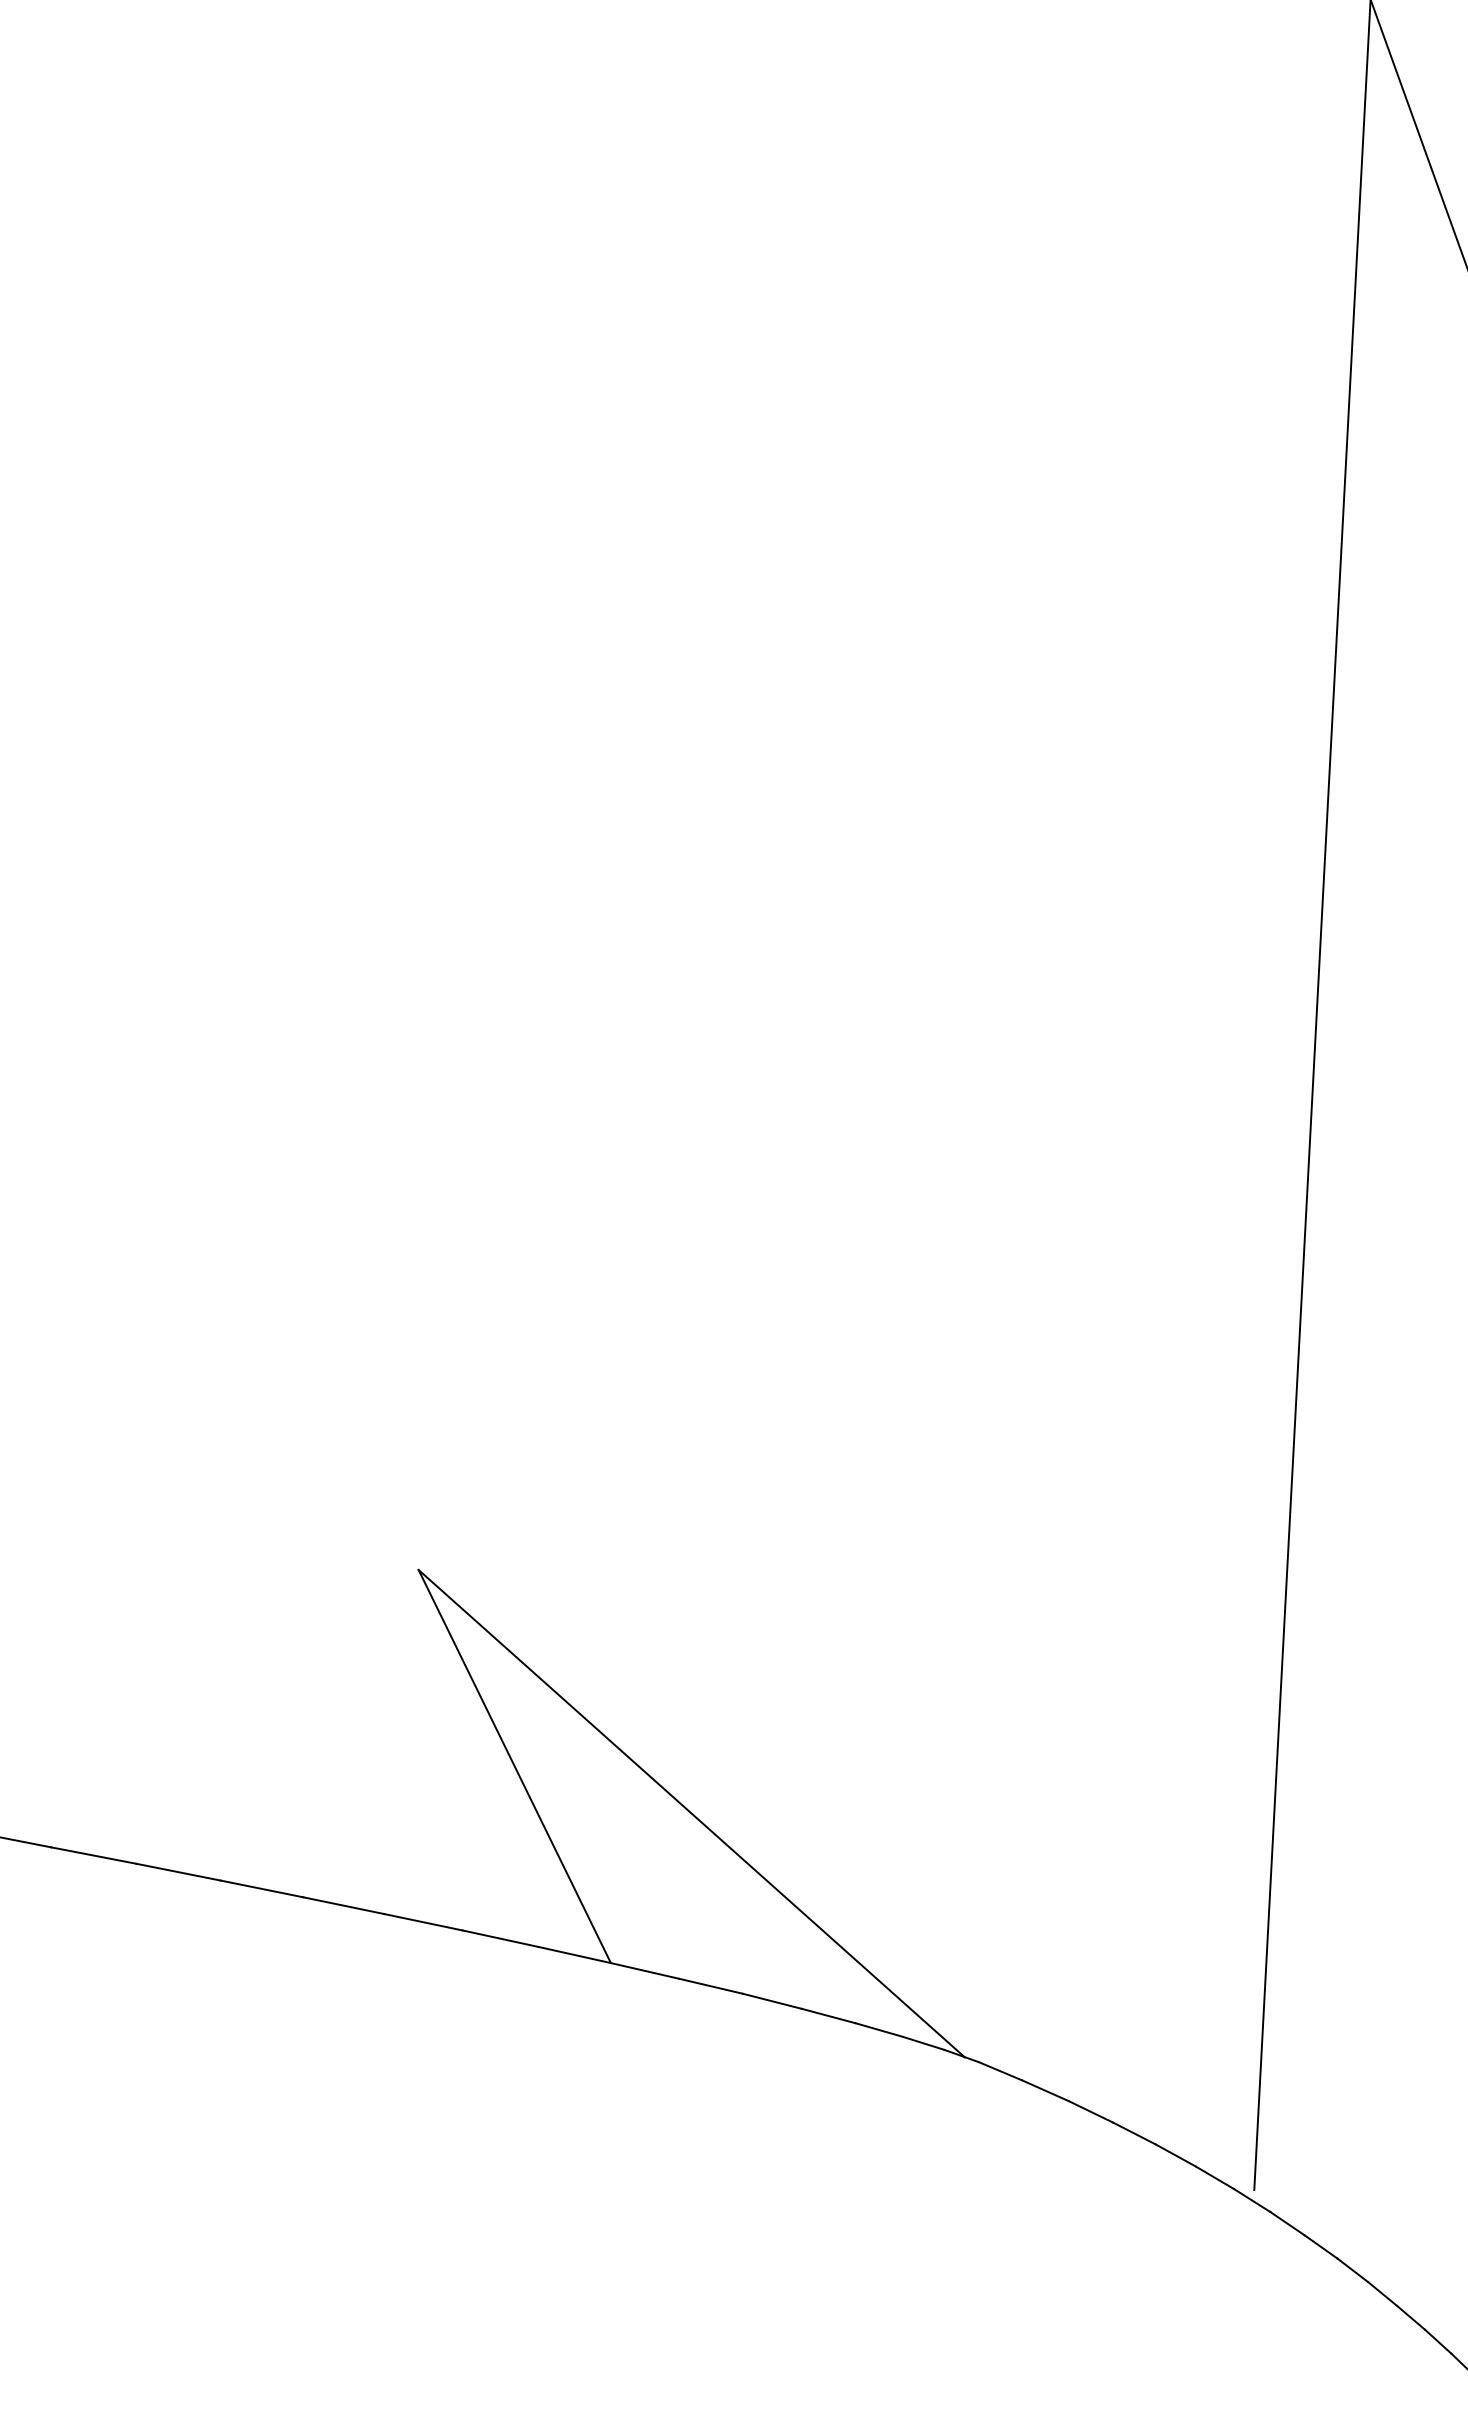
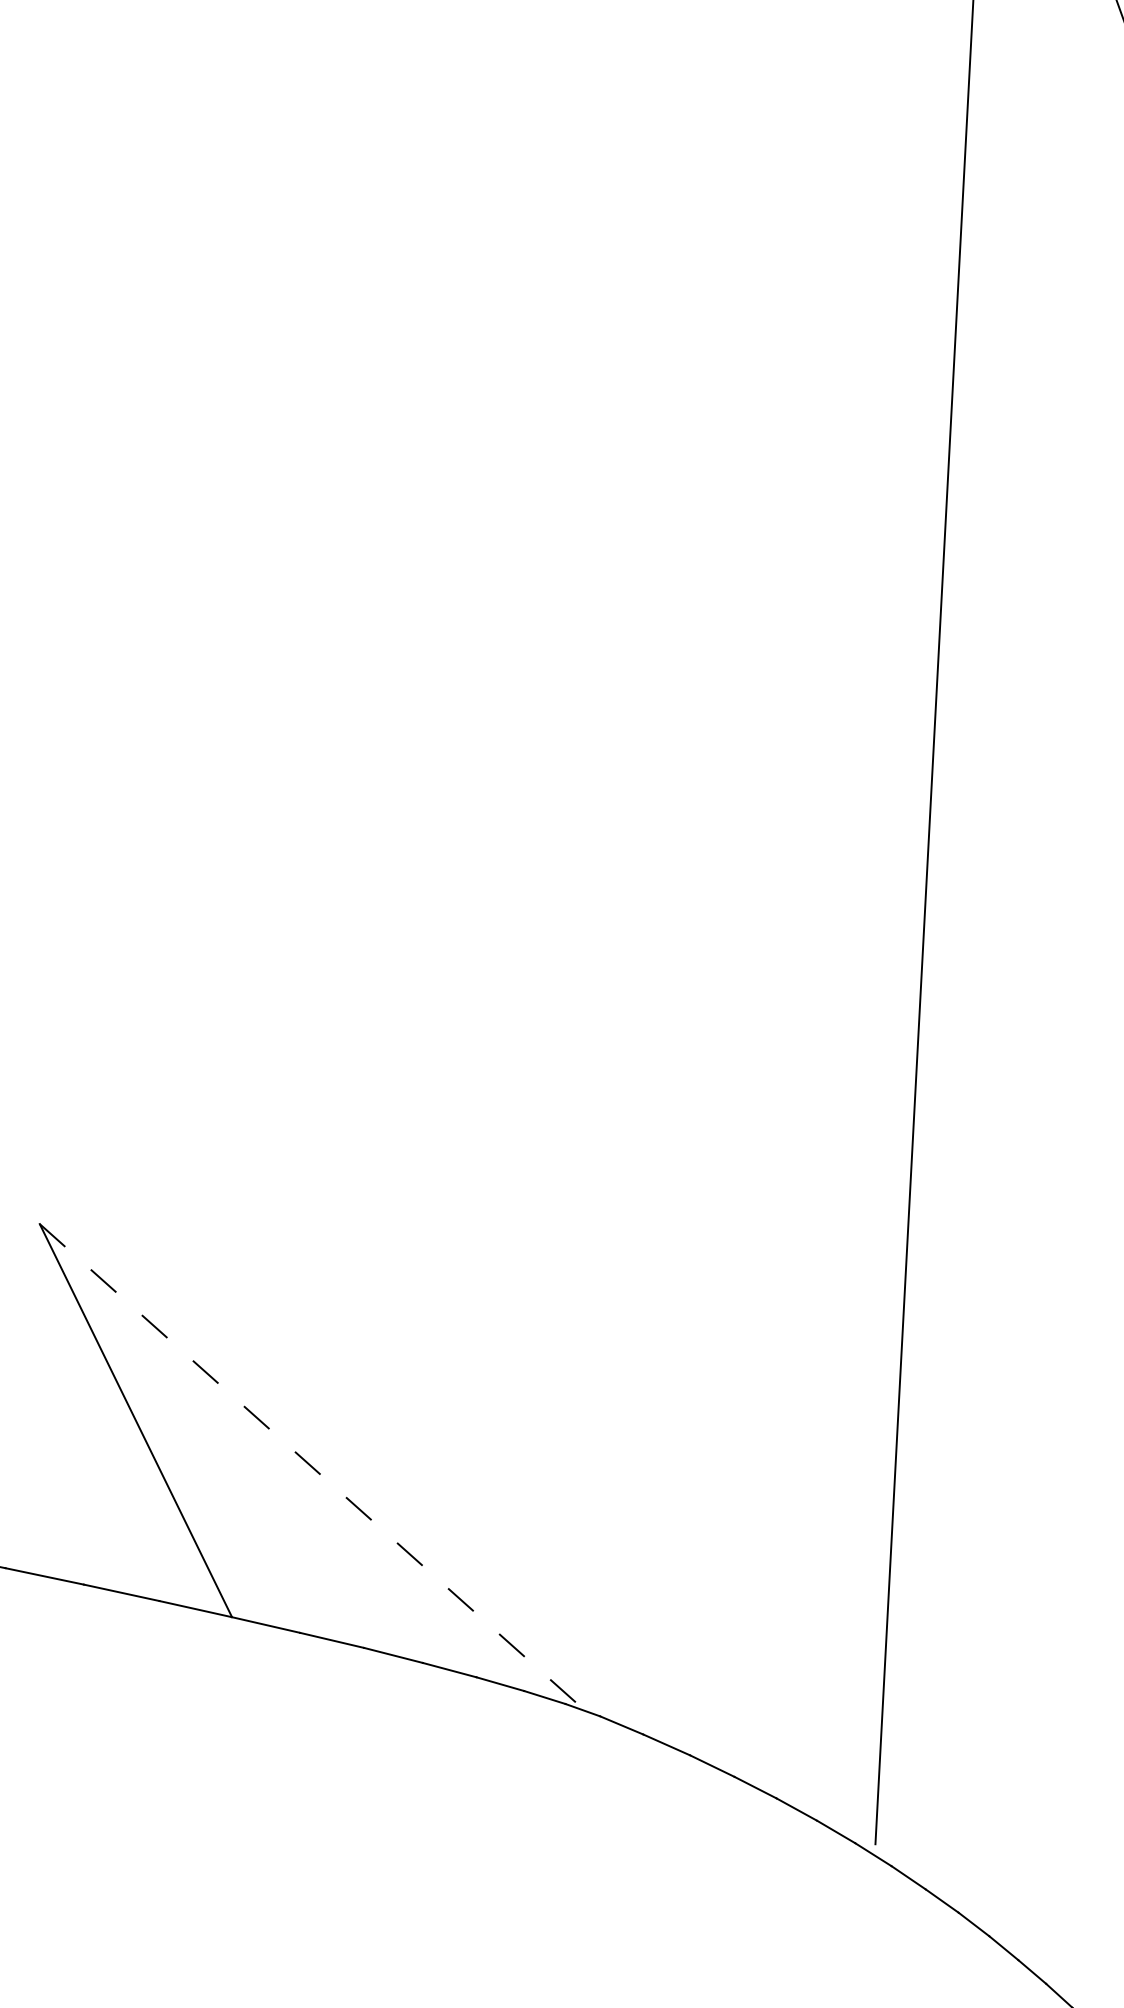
line: (692, 1814) -> (313, 1468), solid -> dashed

